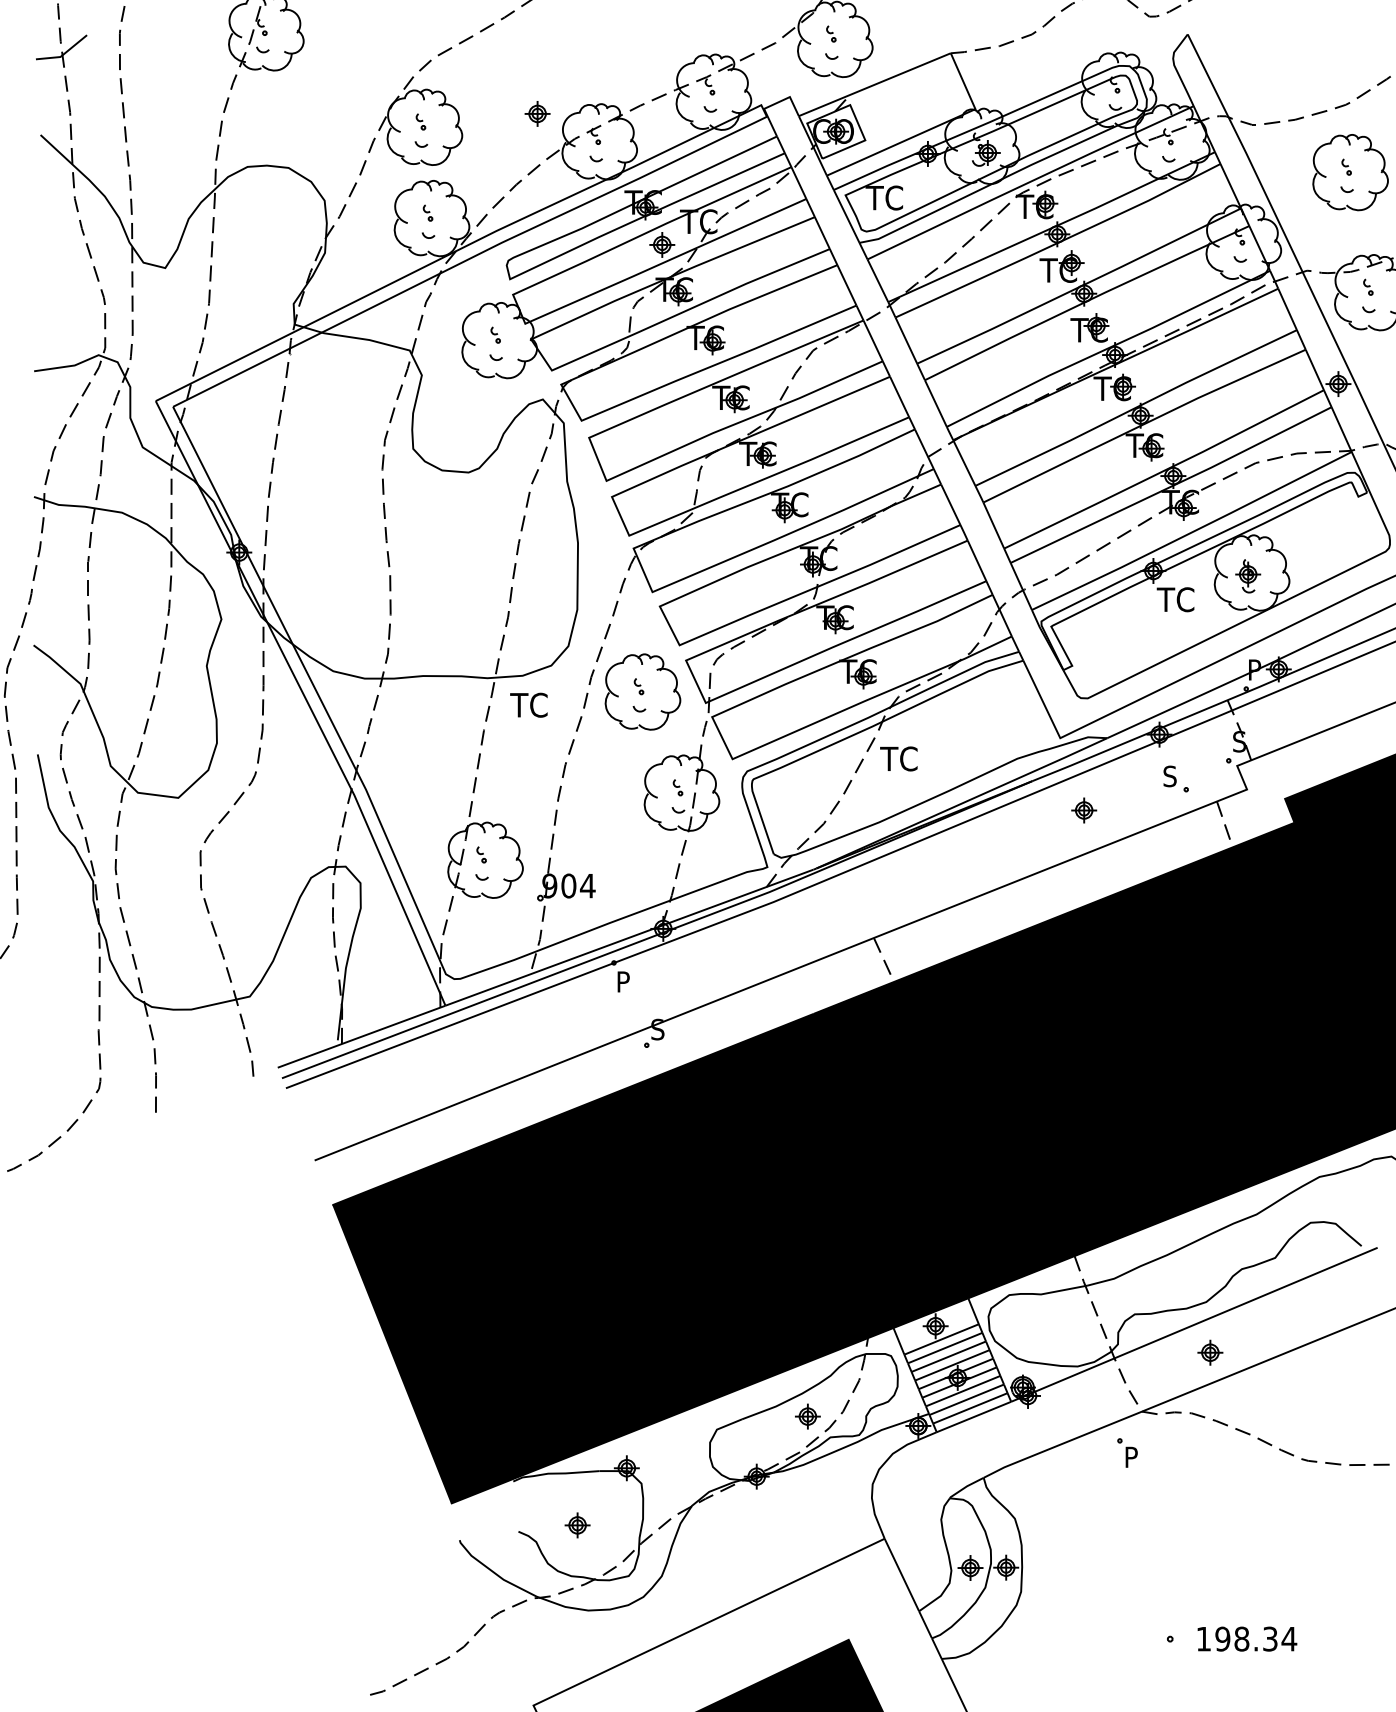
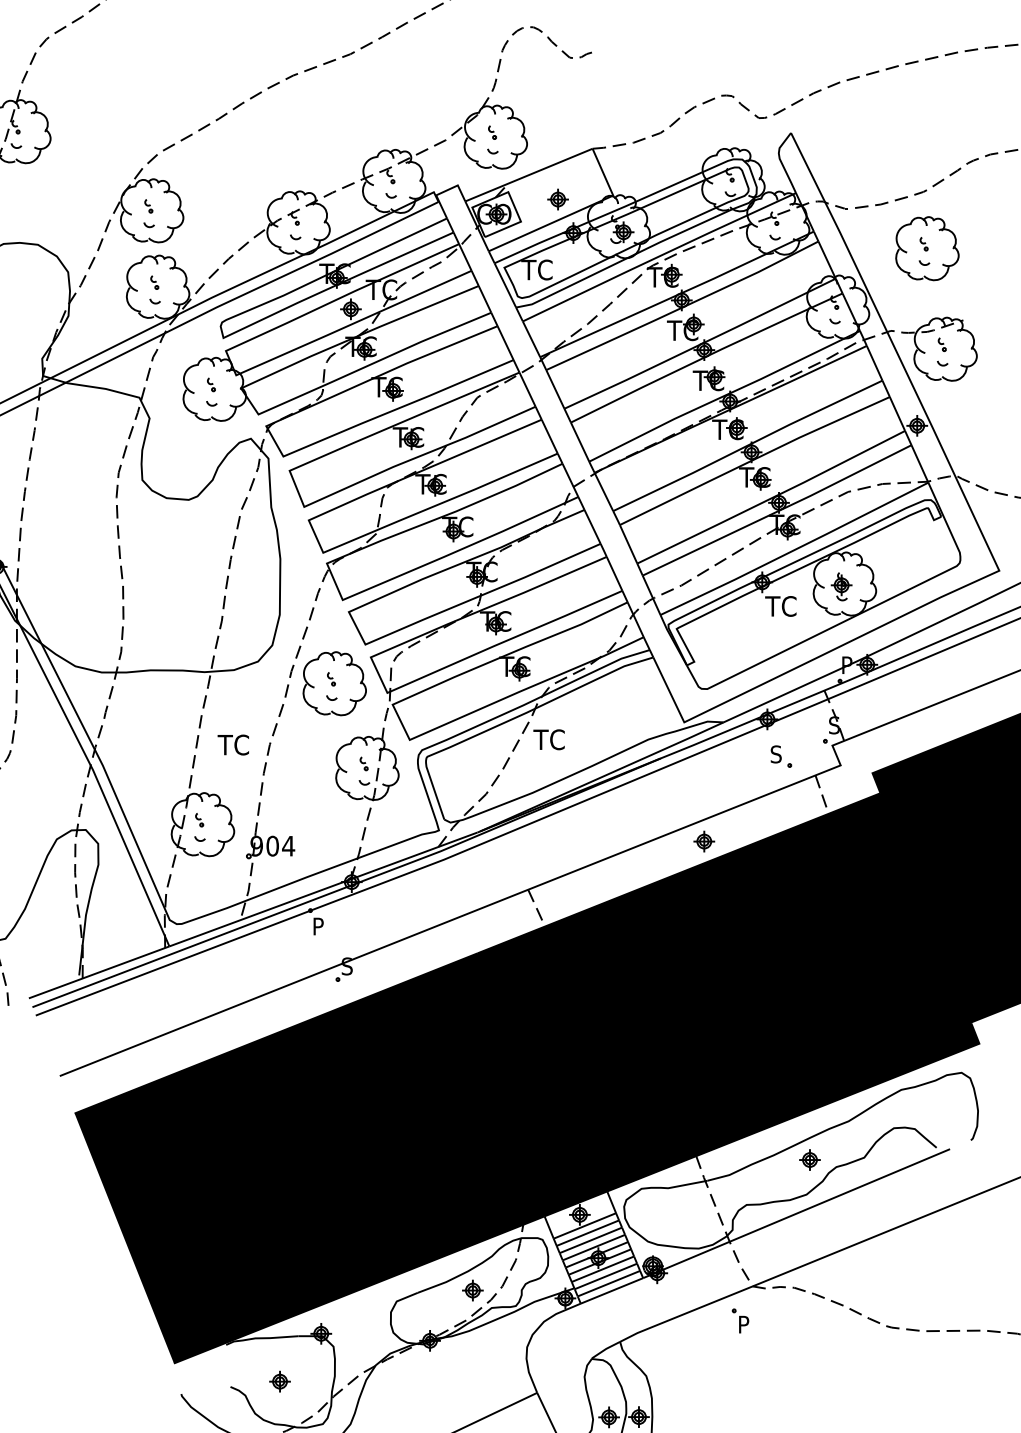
part: (537, 113) -> (557, 199), moved
text: (528, 704) -> (233, 744), moved
part: (1084, 810) -> (704, 841), moved
part: (1210, 1352) -> (810, 1159), moved

